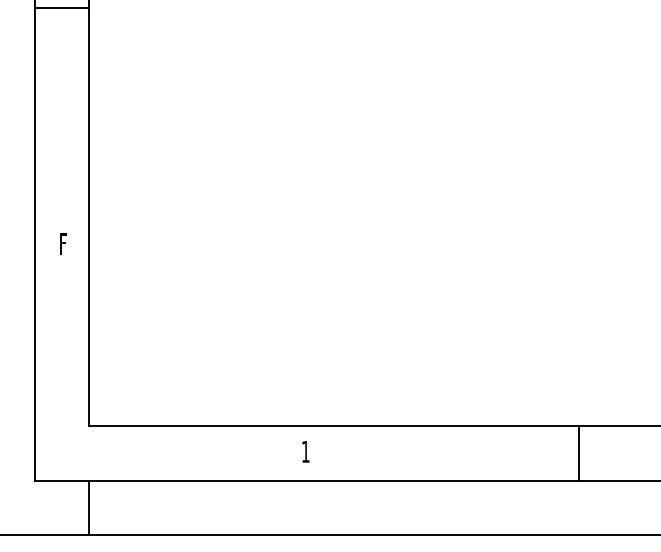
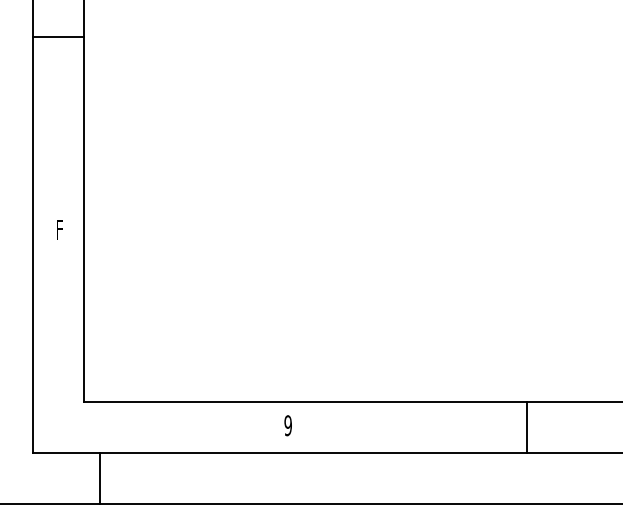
line: (61, 7) -> (57, 37), moved
text: (305, 451) -> (287, 425), 1 -> 9
line: (578, 453) -> (526, 427), moved
line: (89, 507) -> (100, 478), moved

